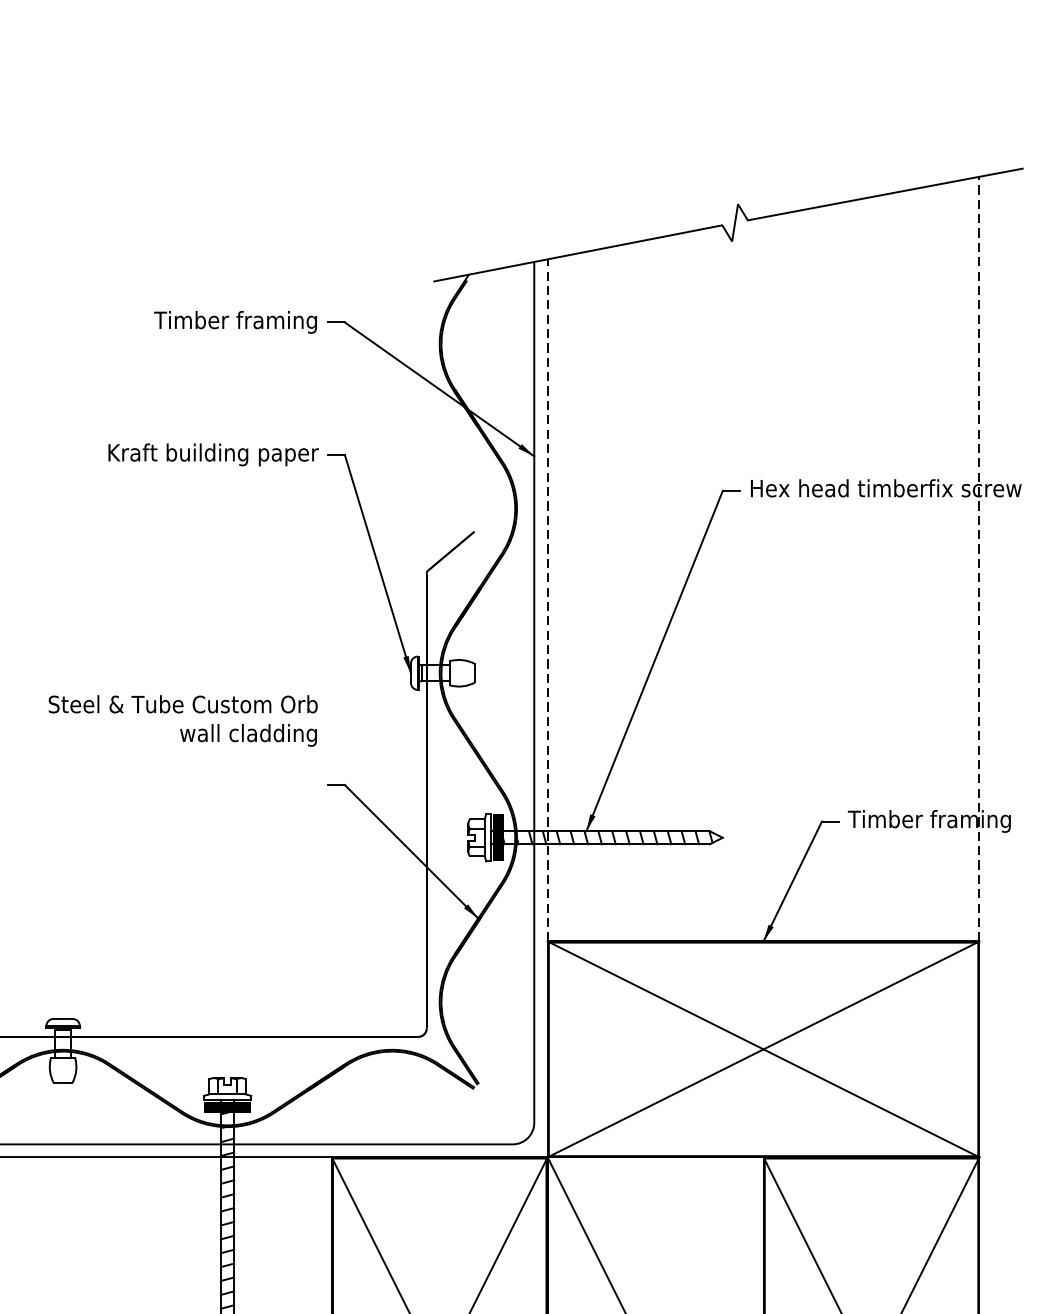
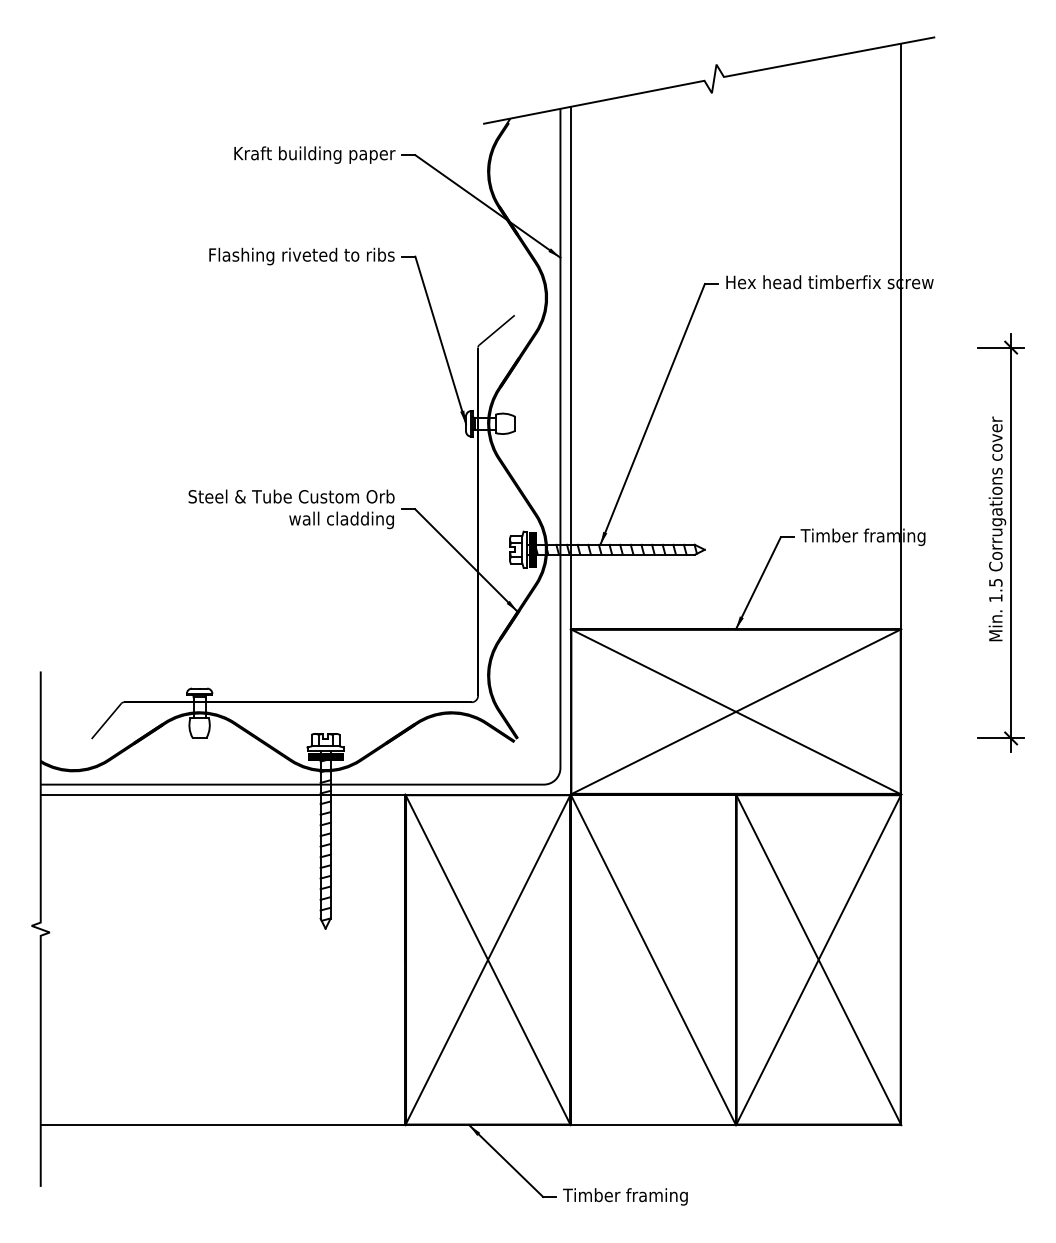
text: (213, 321) -> (314, 154), Timber framing -> Kraft building paper
text: (197, 454) -> (302, 256), Kraft building paper -> Flashing riveted to ribs
line: (979, 559) -> (901, 336), dashed -> solid
line: (547, 599) -> (570, 367), dashed -> solid
text: (183, 721) -> (291, 509), moved

